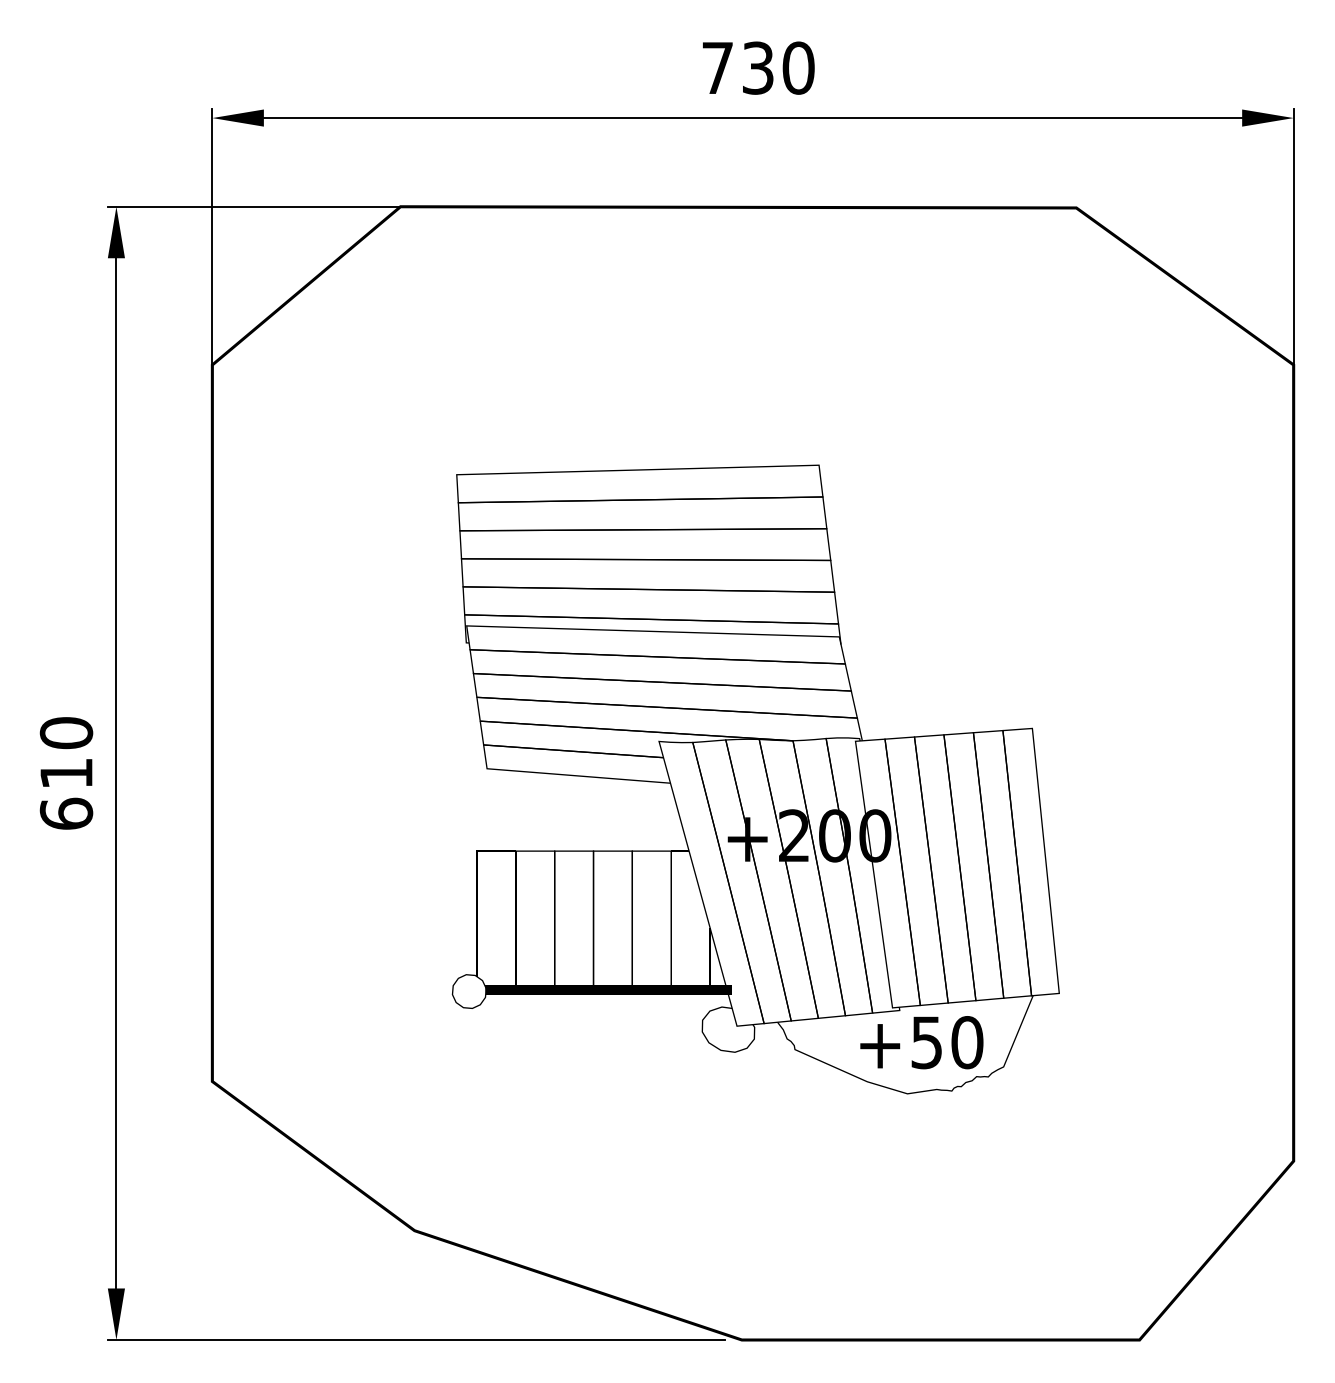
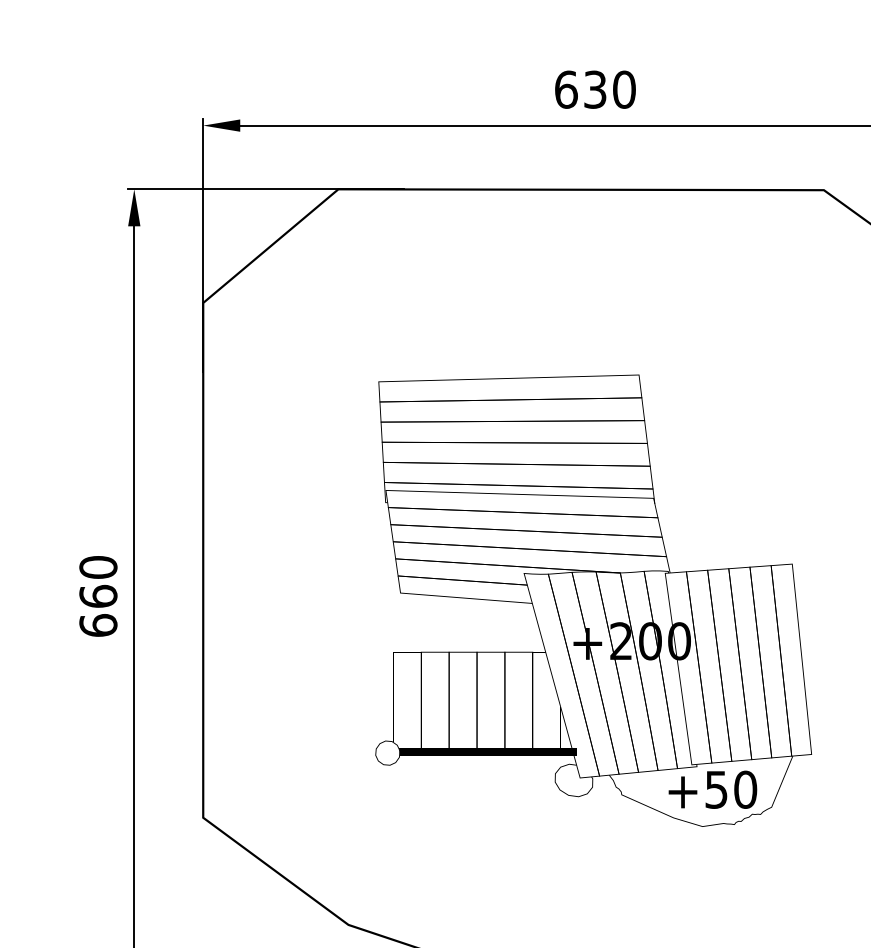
text: (718, 67) -> (566, 89), 730 -> 630
text: (66, 773) -> (98, 596), 610 -> 660

